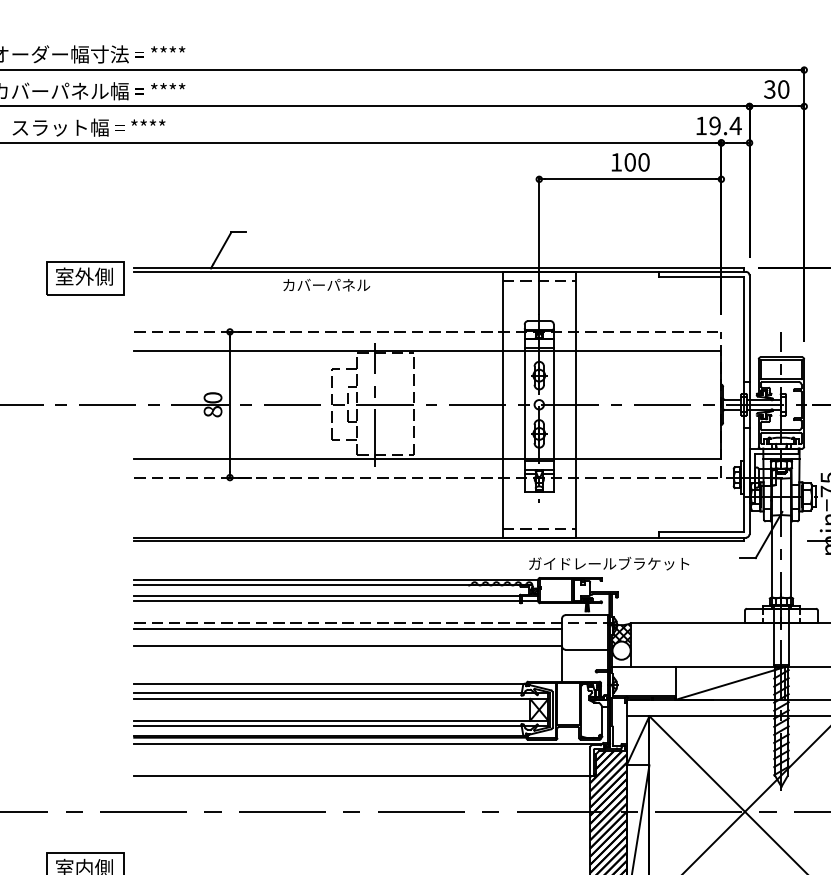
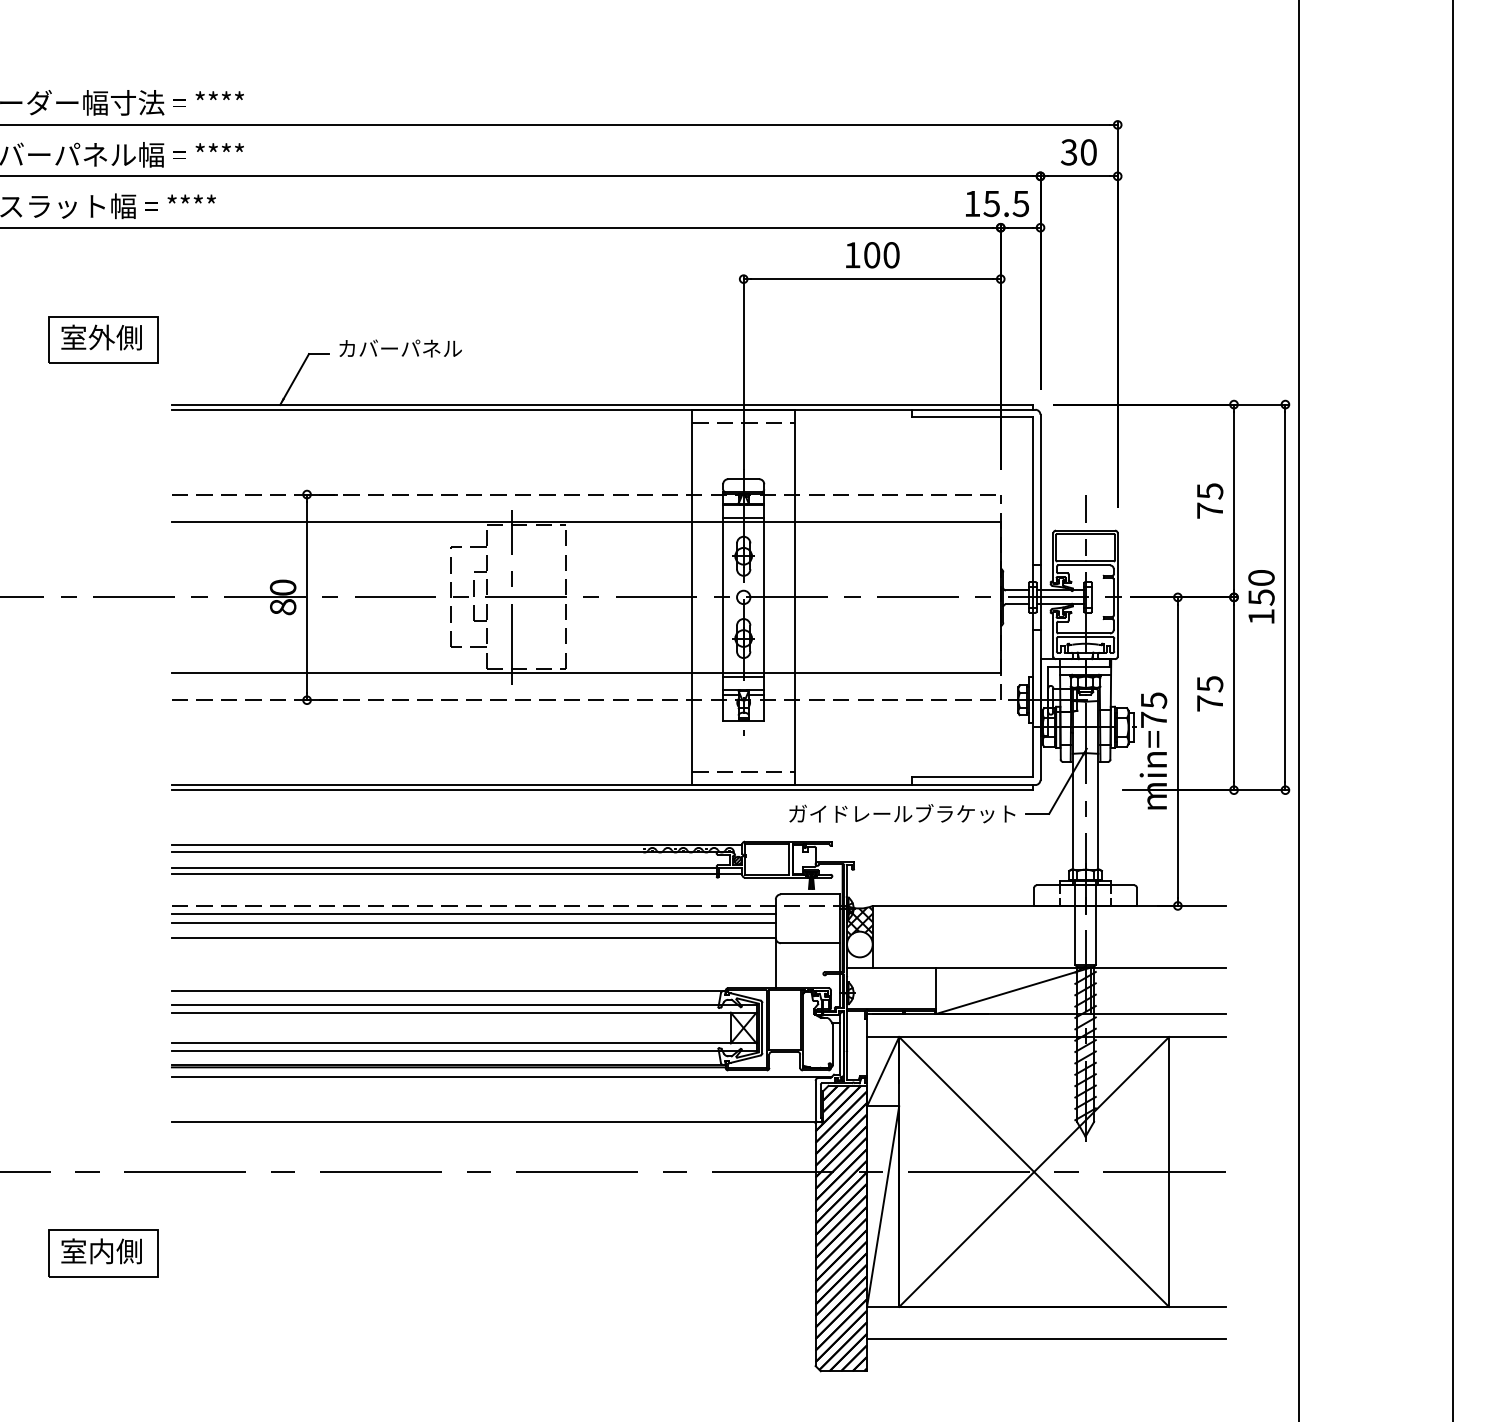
text: (725, 125) -> (1006, 203), 19.4 -> 15.5
part: (85, 278) -> (103, 339), moved
text: (326, 285) -> (400, 348), moved
text: (609, 563) -> (902, 813), moved
line: (347, 635) -> (473, 923), added

